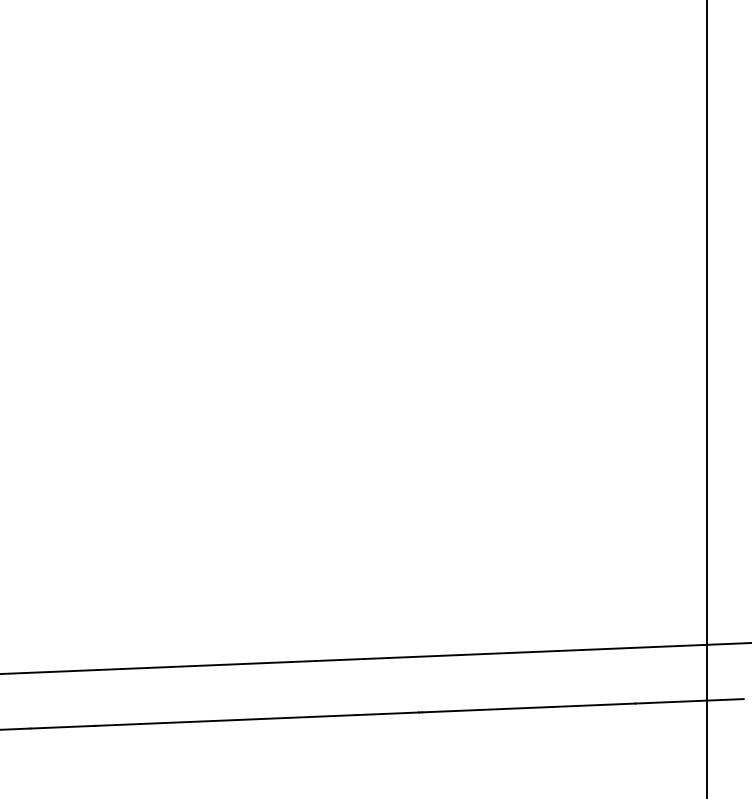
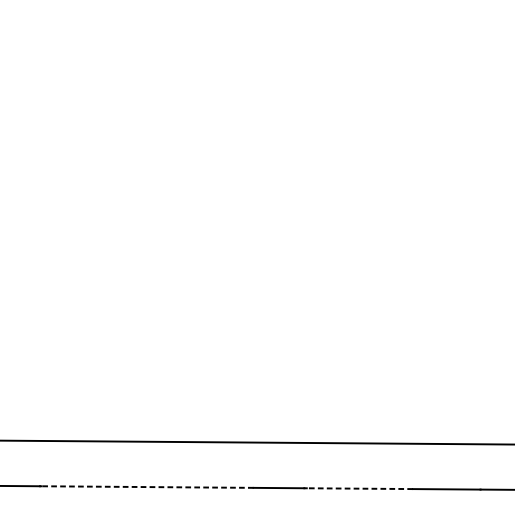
line: (486, 709) -> (359, 488), solid -> dashed
line: (226, 720) -> (147, 487), solid -> dashed

